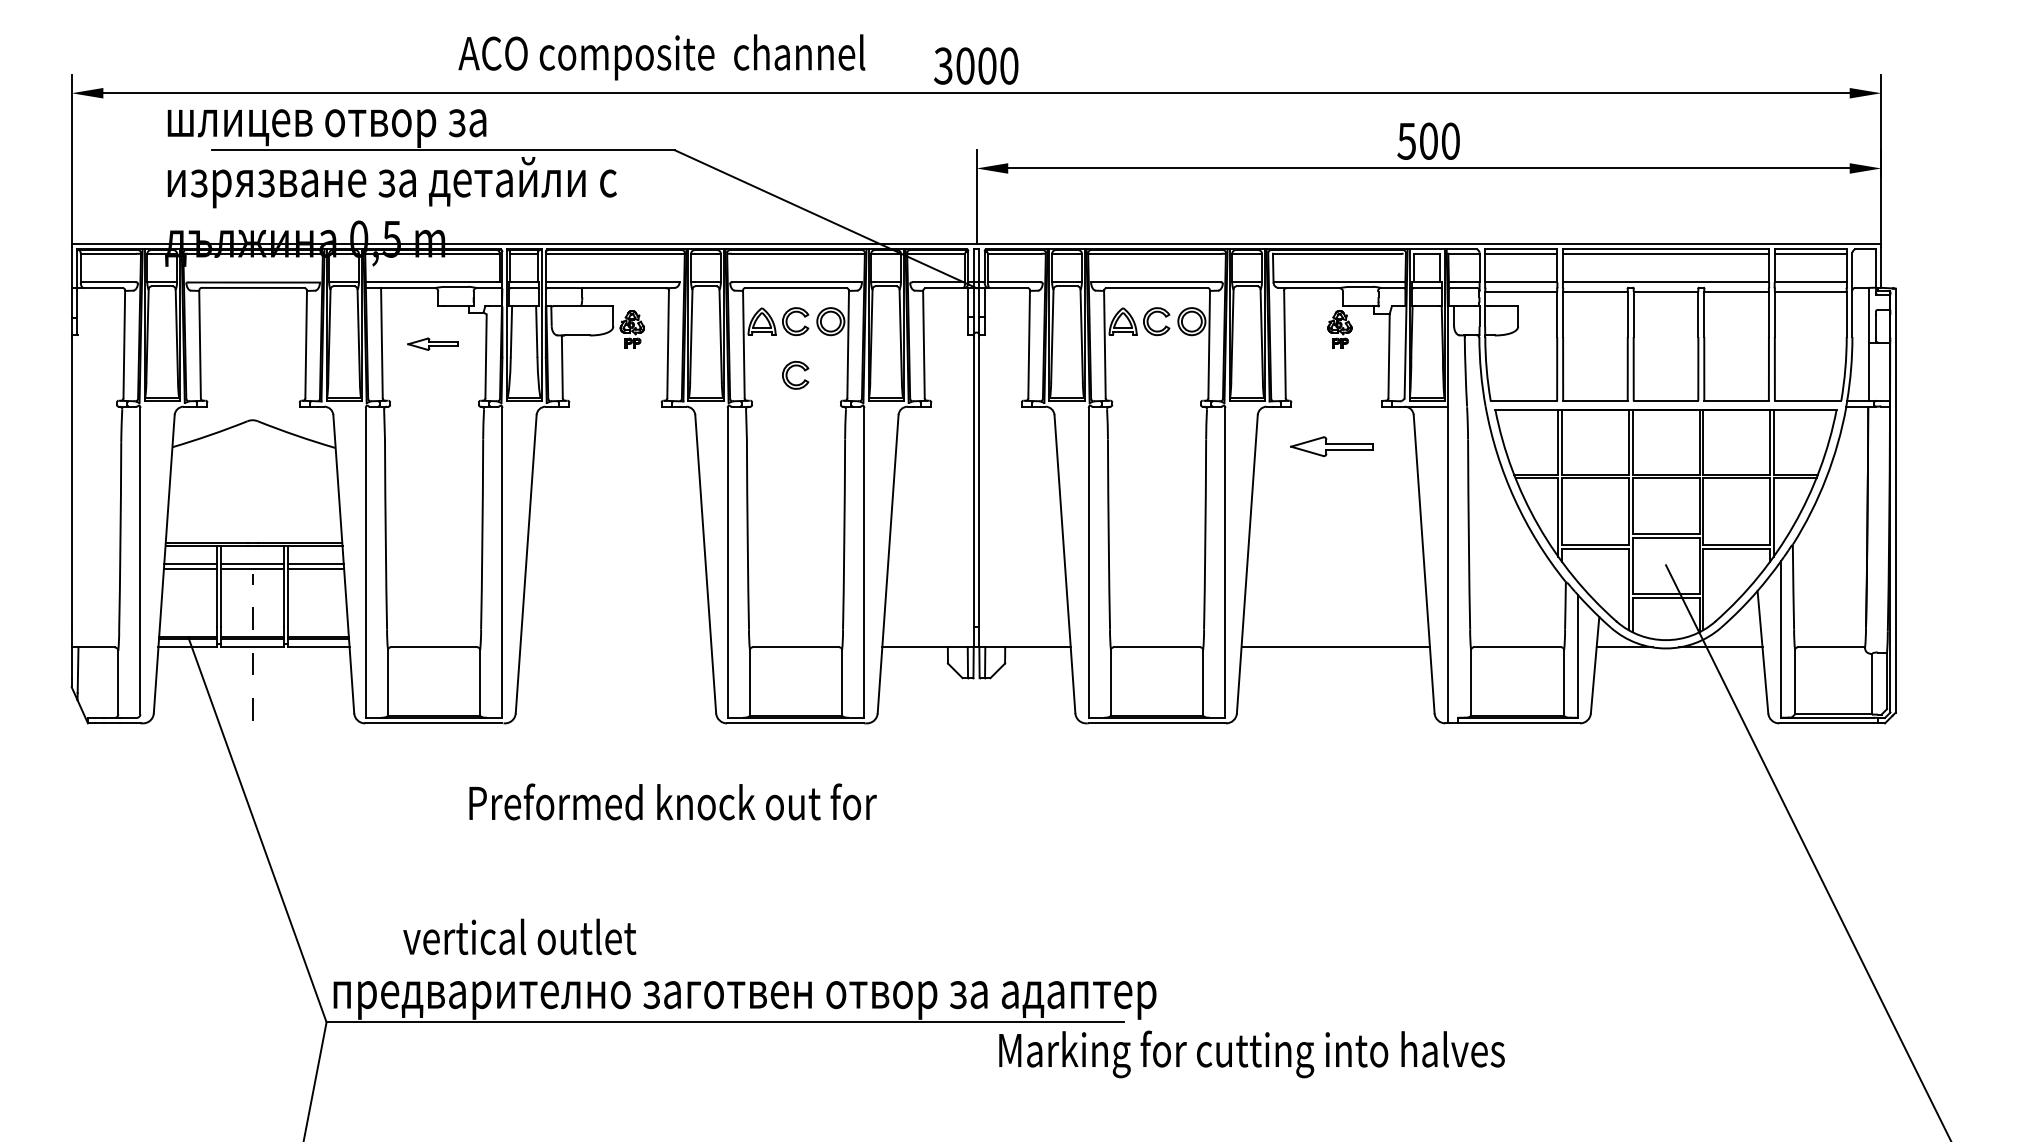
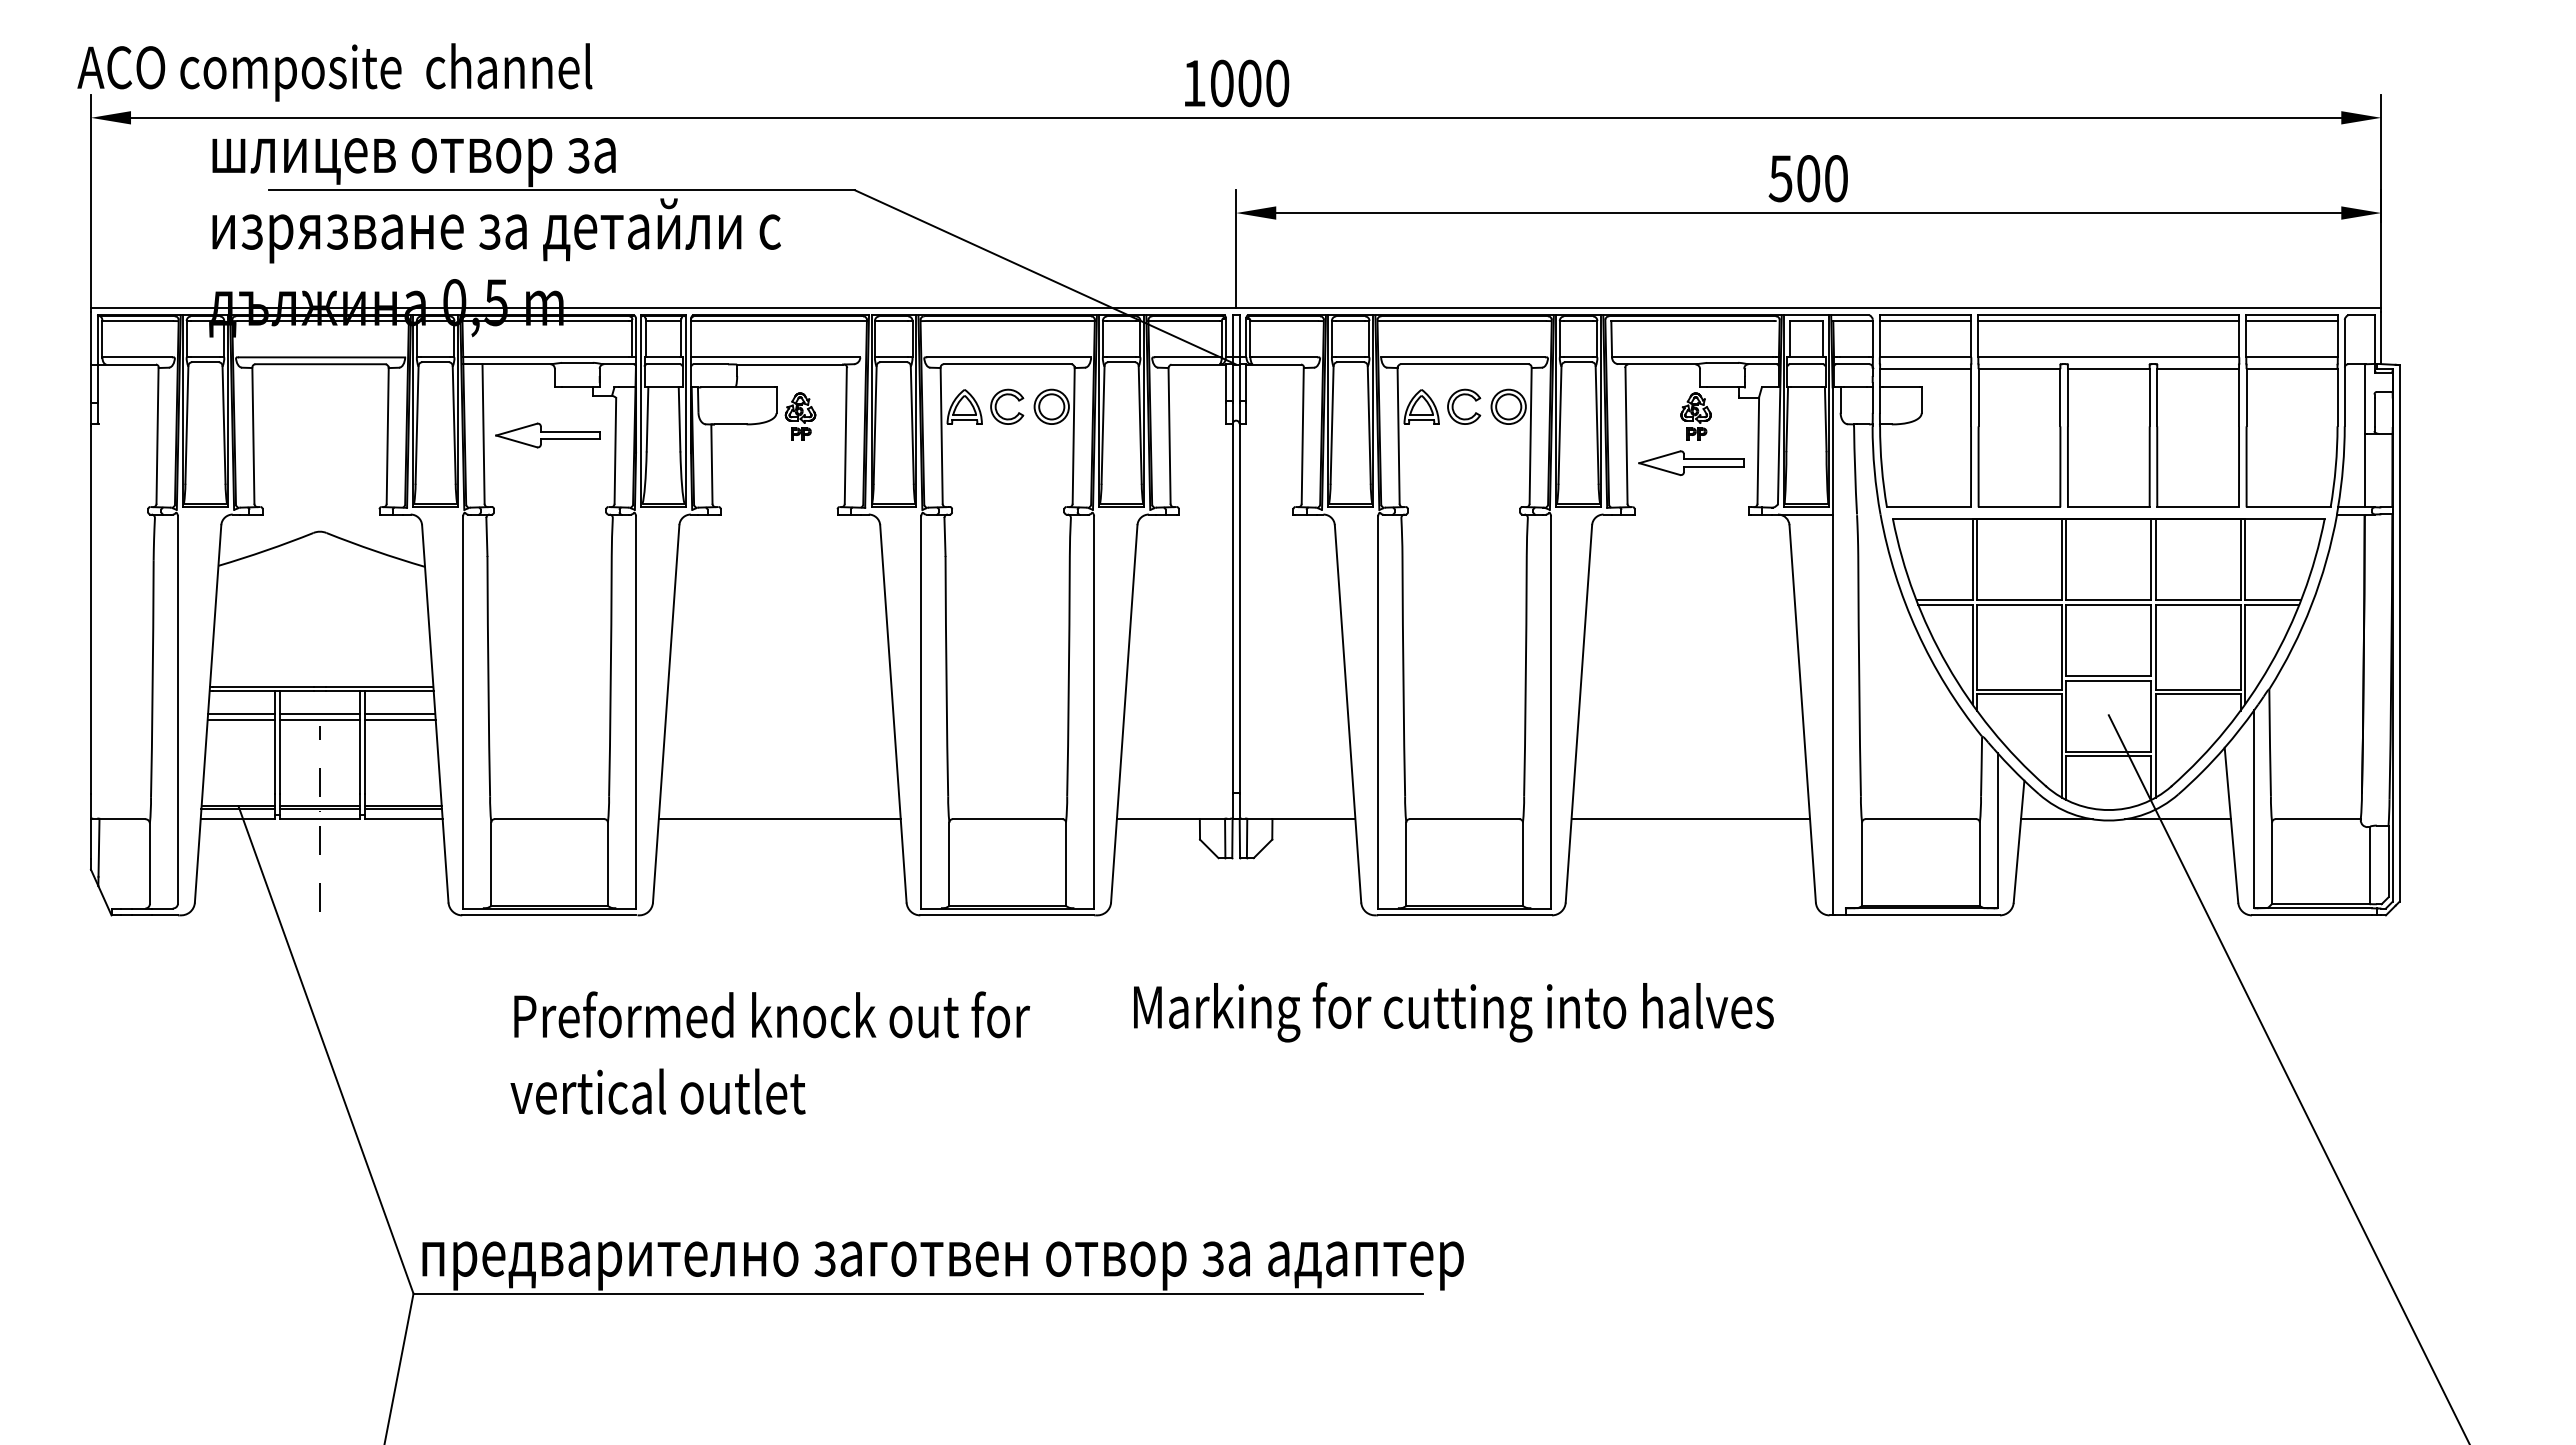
text: (661, 57) -> (334, 72), moved
text: (942, 66) -> (1193, 83), 3000 -> 1000
part: (432, 344) -> (547, 435), size x1.67
part: (787, 372) -> (997, 471), removed
part: (1332, 446) -> (1691, 462), moved
line: (615, 647) -> (779, 819), added
text: (673, 801) -> (772, 1014), moved
text: (519, 936) -> (657, 1091), moved
text: (1251, 1054) -> (1453, 1012), moved

